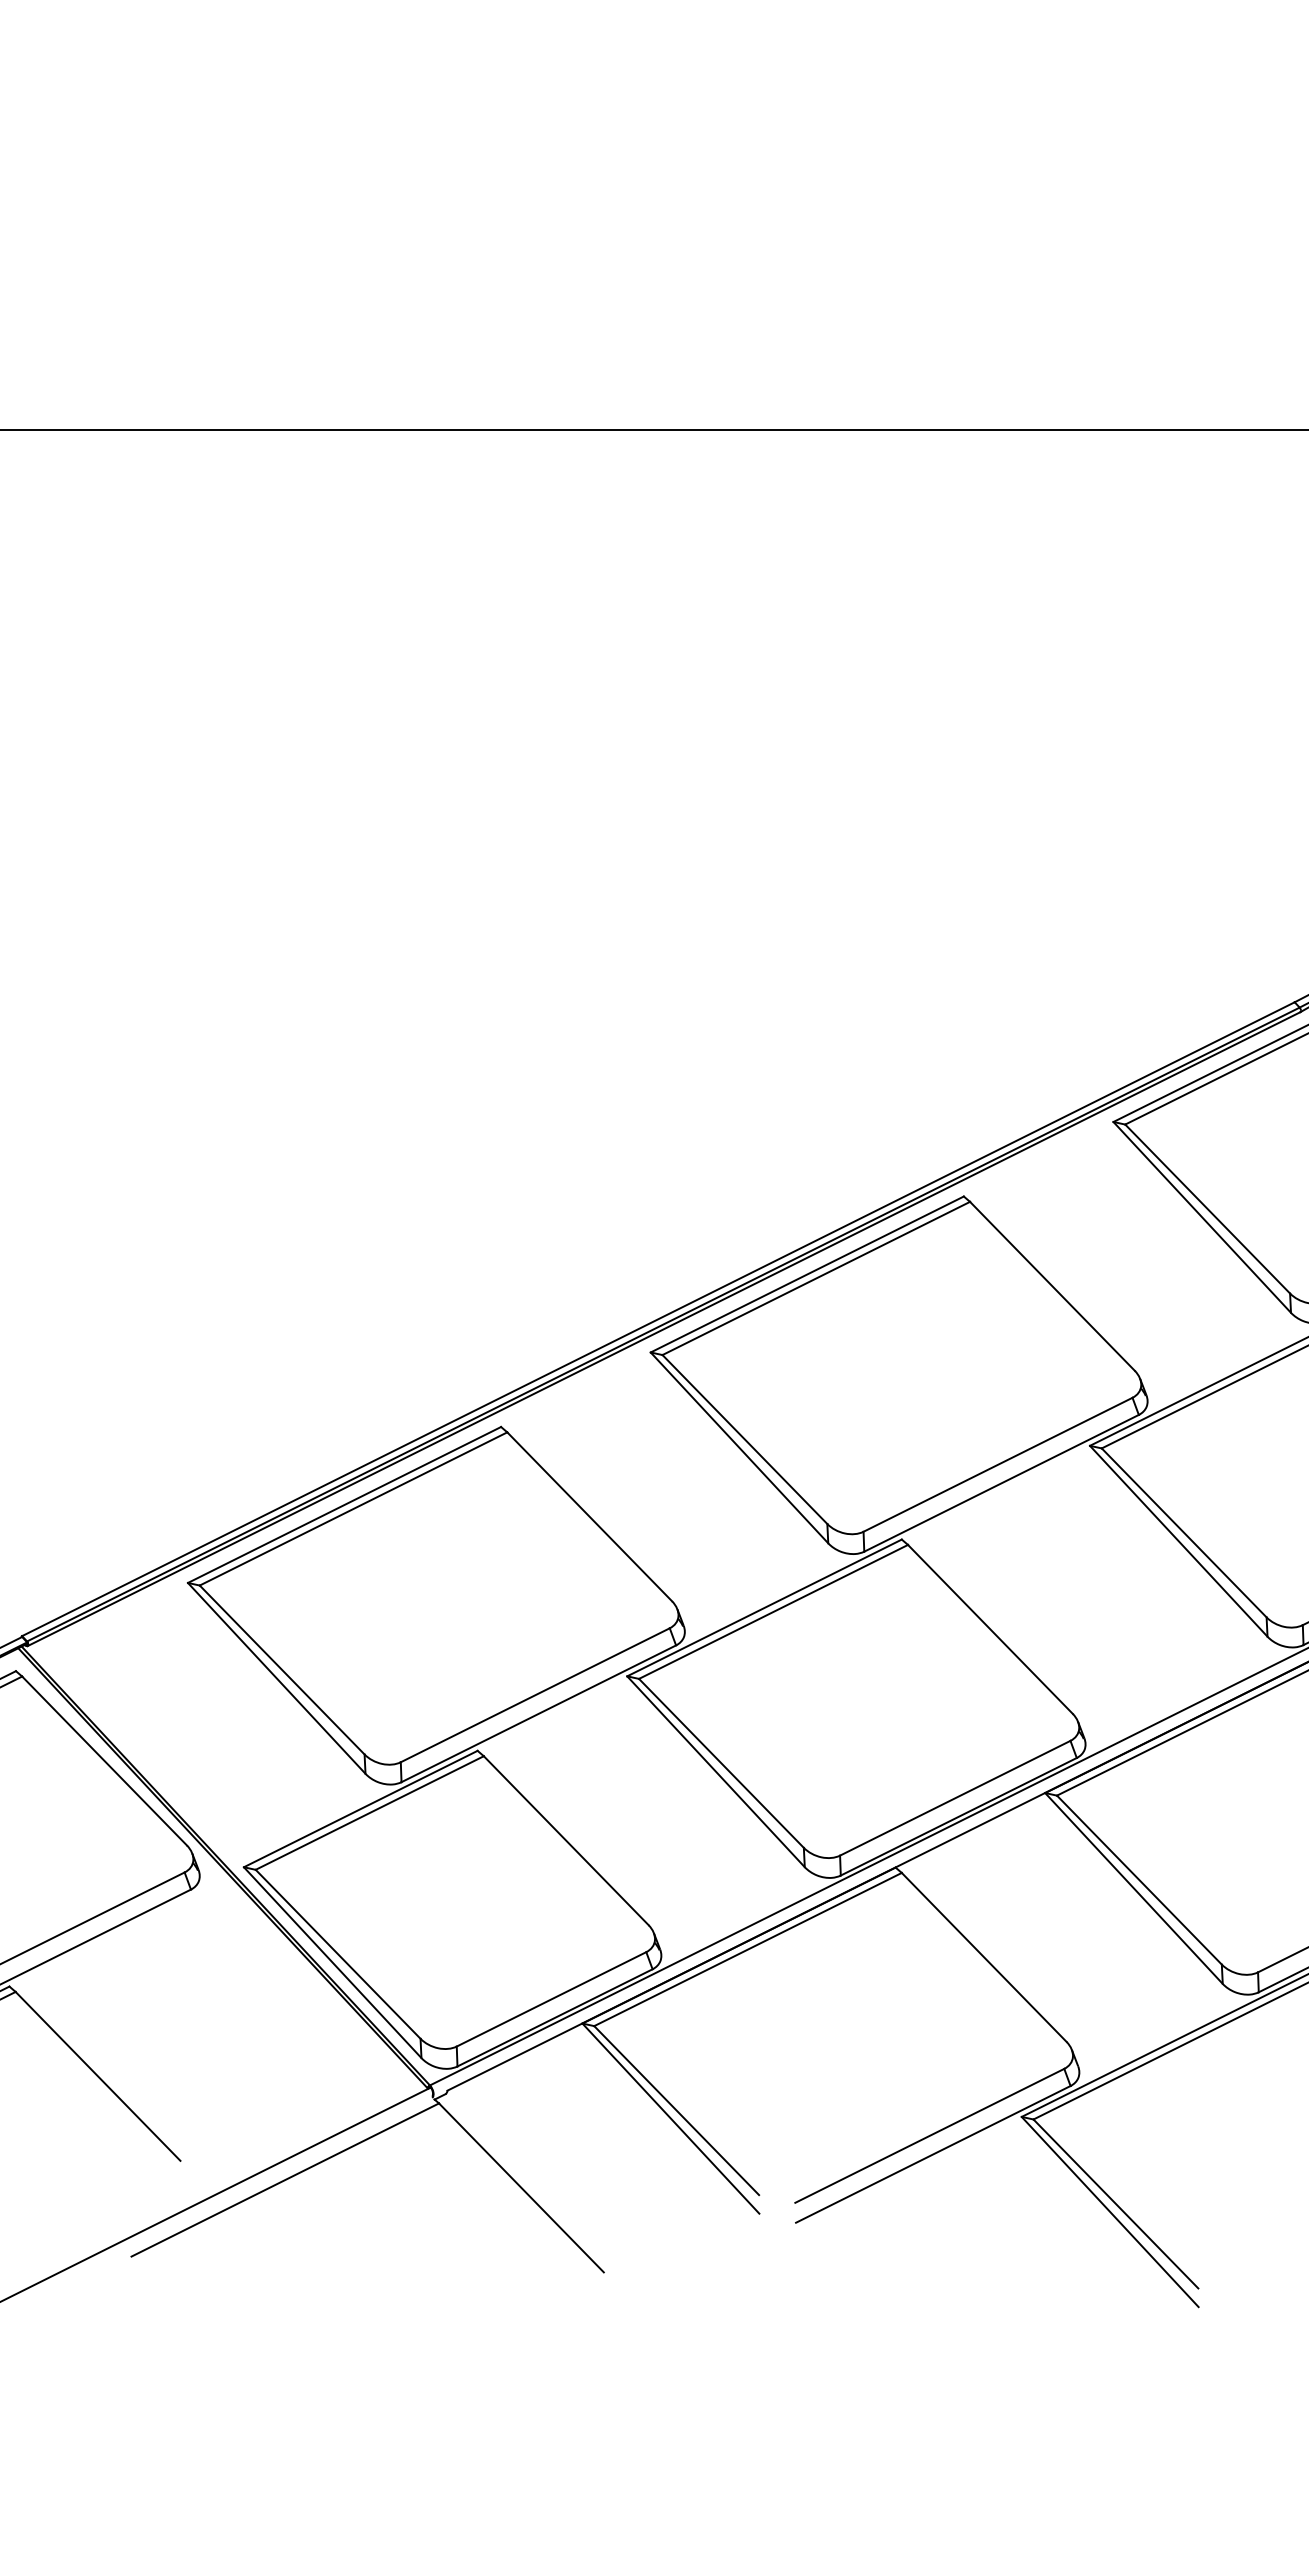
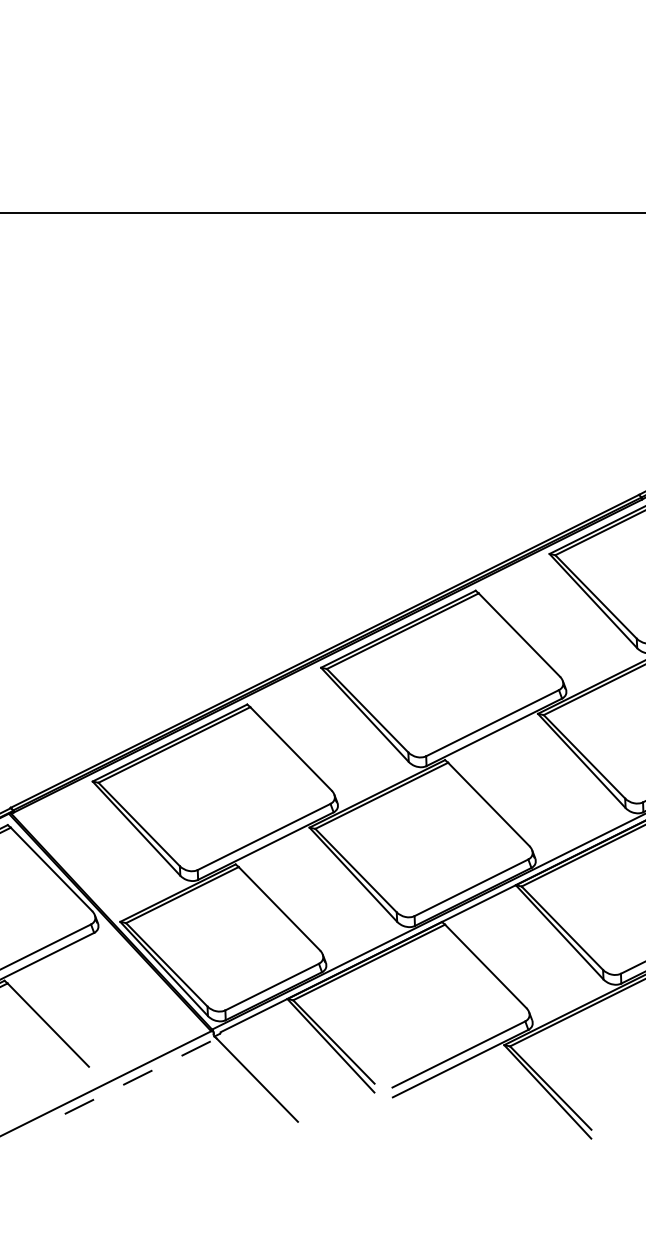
line: (284, 2180) -> (140, 1076), solid -> dashed

